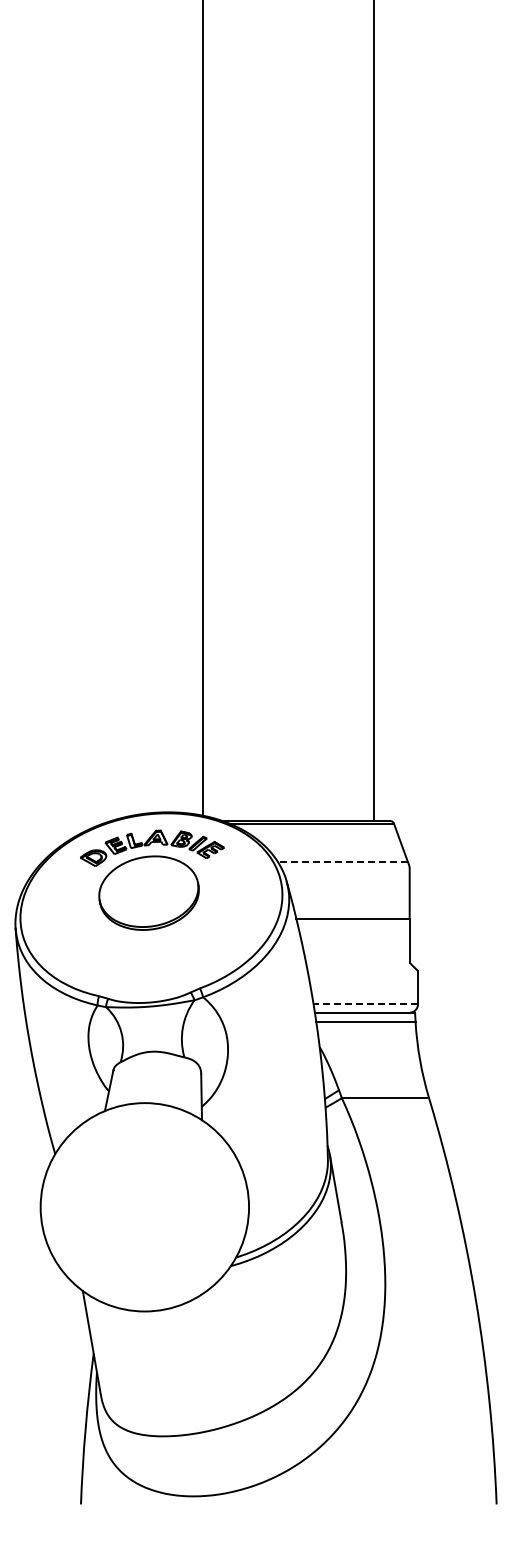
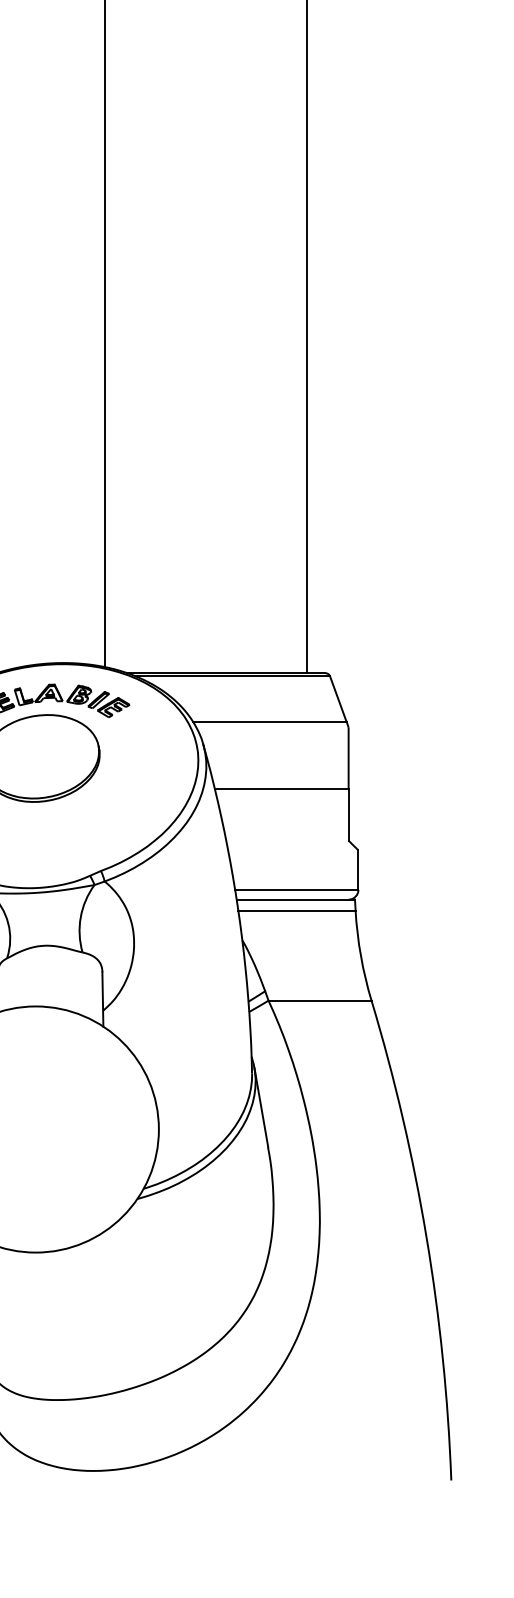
line: (342, 862) -> (269, 722), dashed -> solid
line: (365, 1004) -> (296, 889), dashed -> solid

